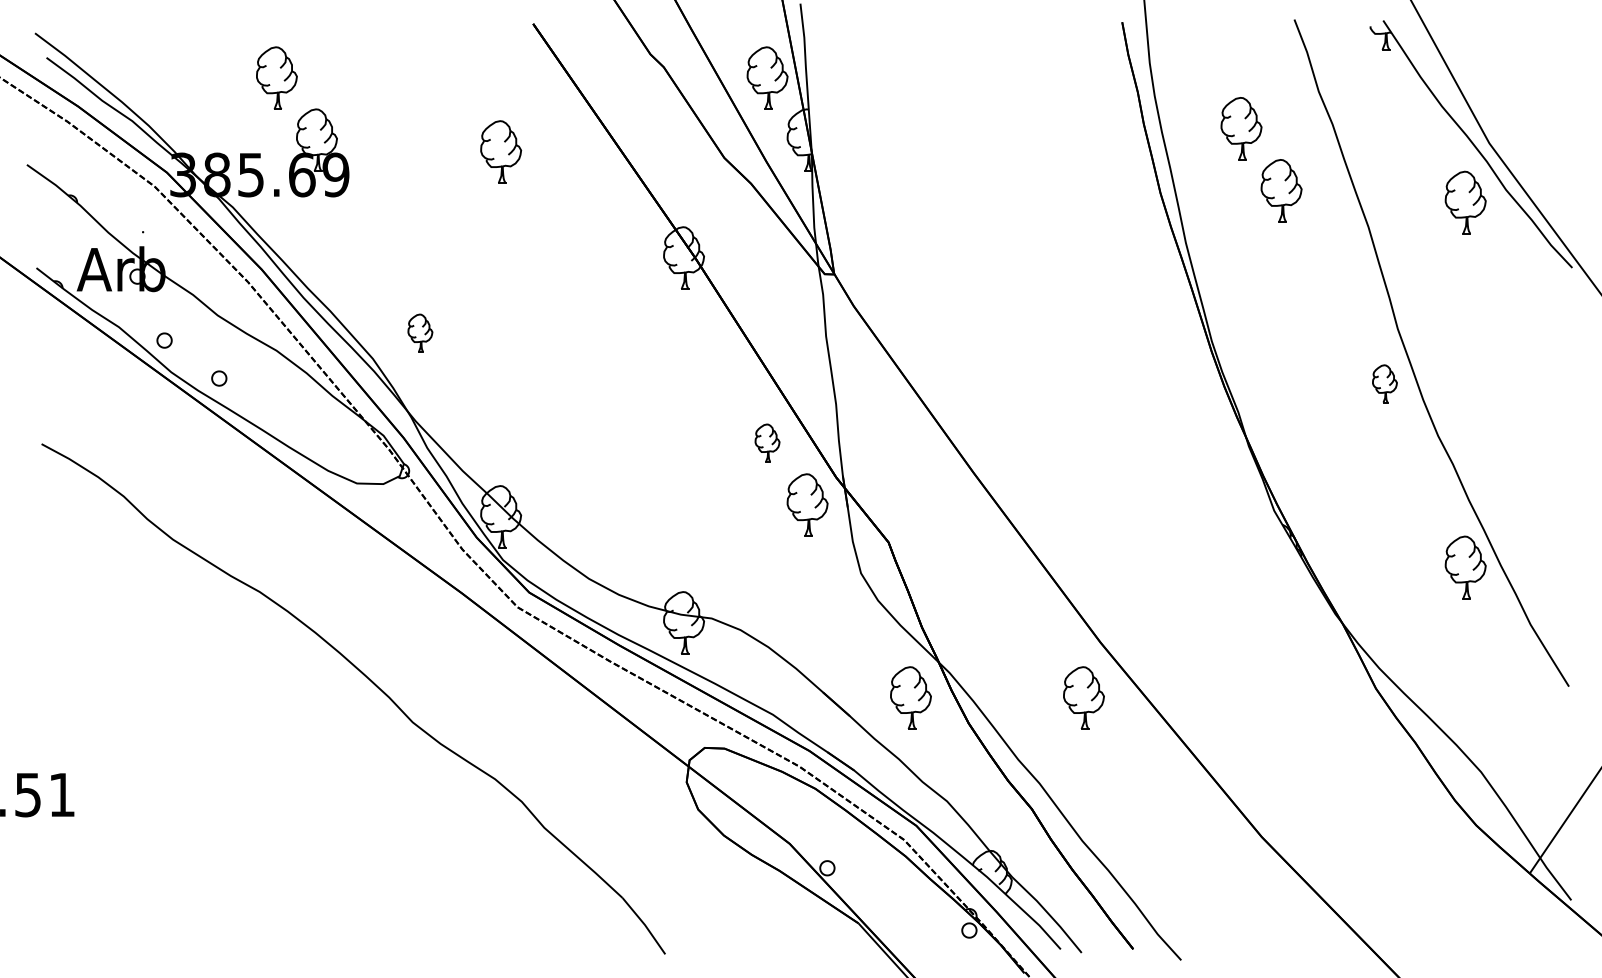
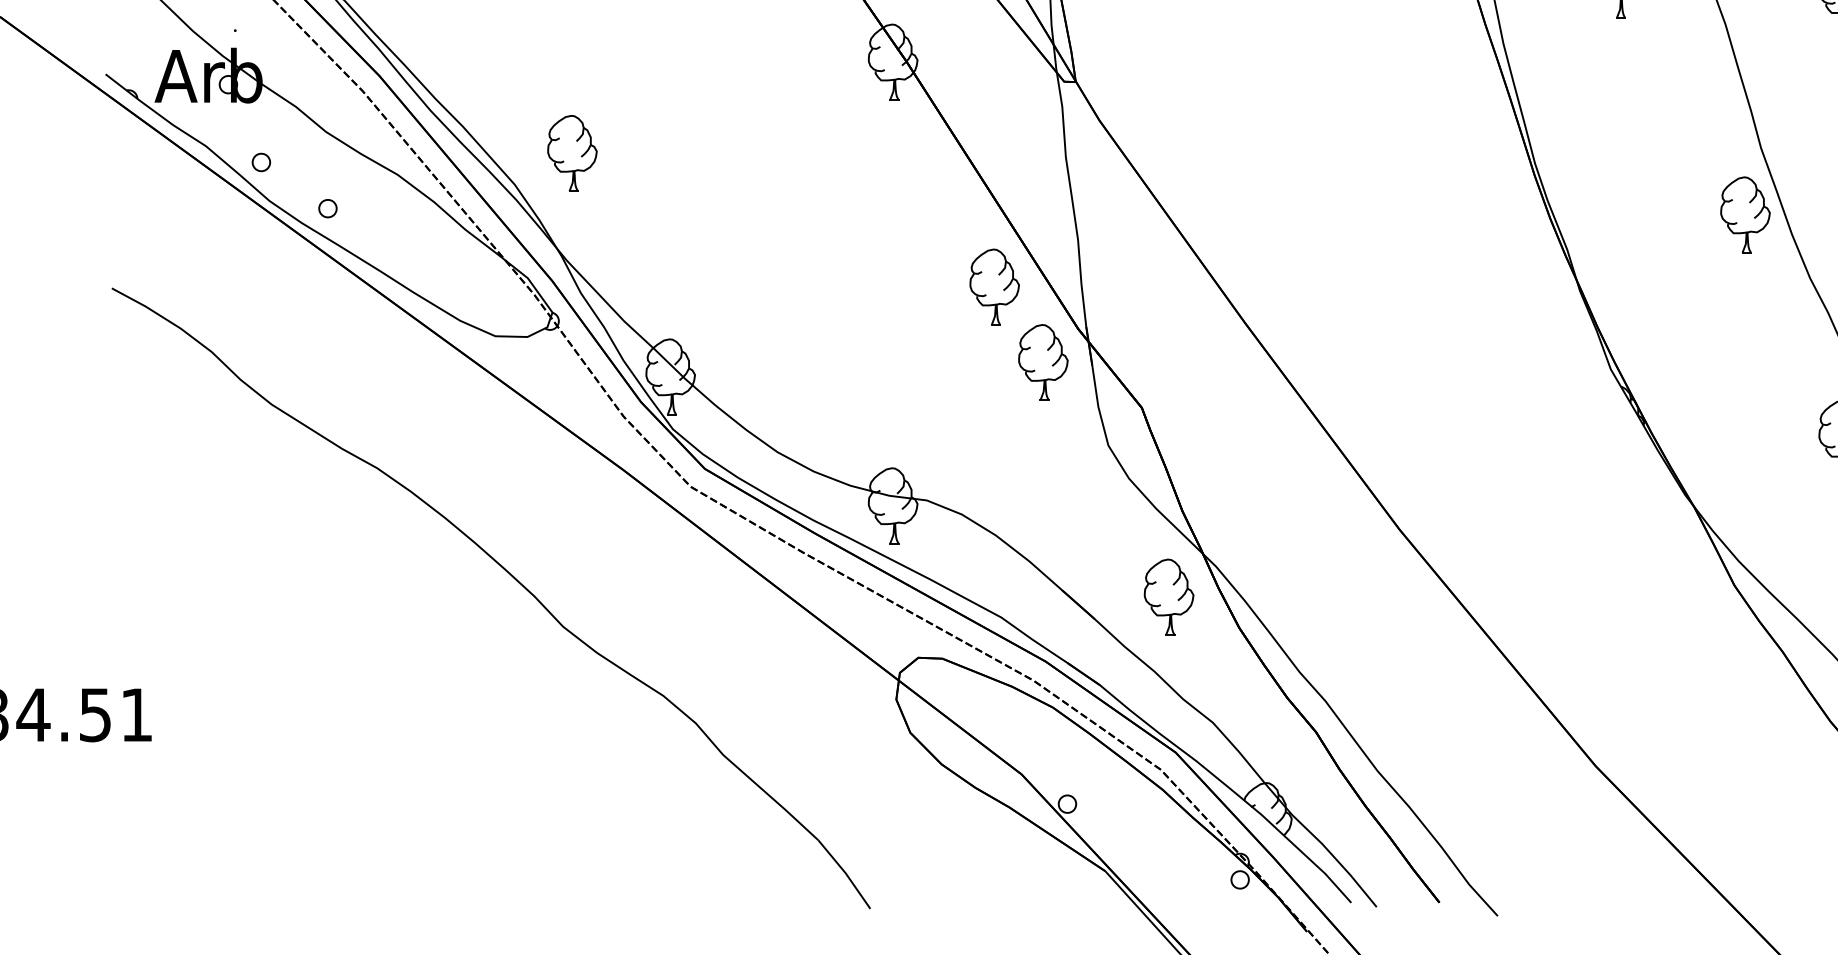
part: (420, 332) -> (572, 152), size x1.67
part: (1384, 383) -> (1744, 214), size x1.67
part: (767, 442) -> (994, 286), size x1.67
part: (1083, 697) -> (1378, 596), removed

